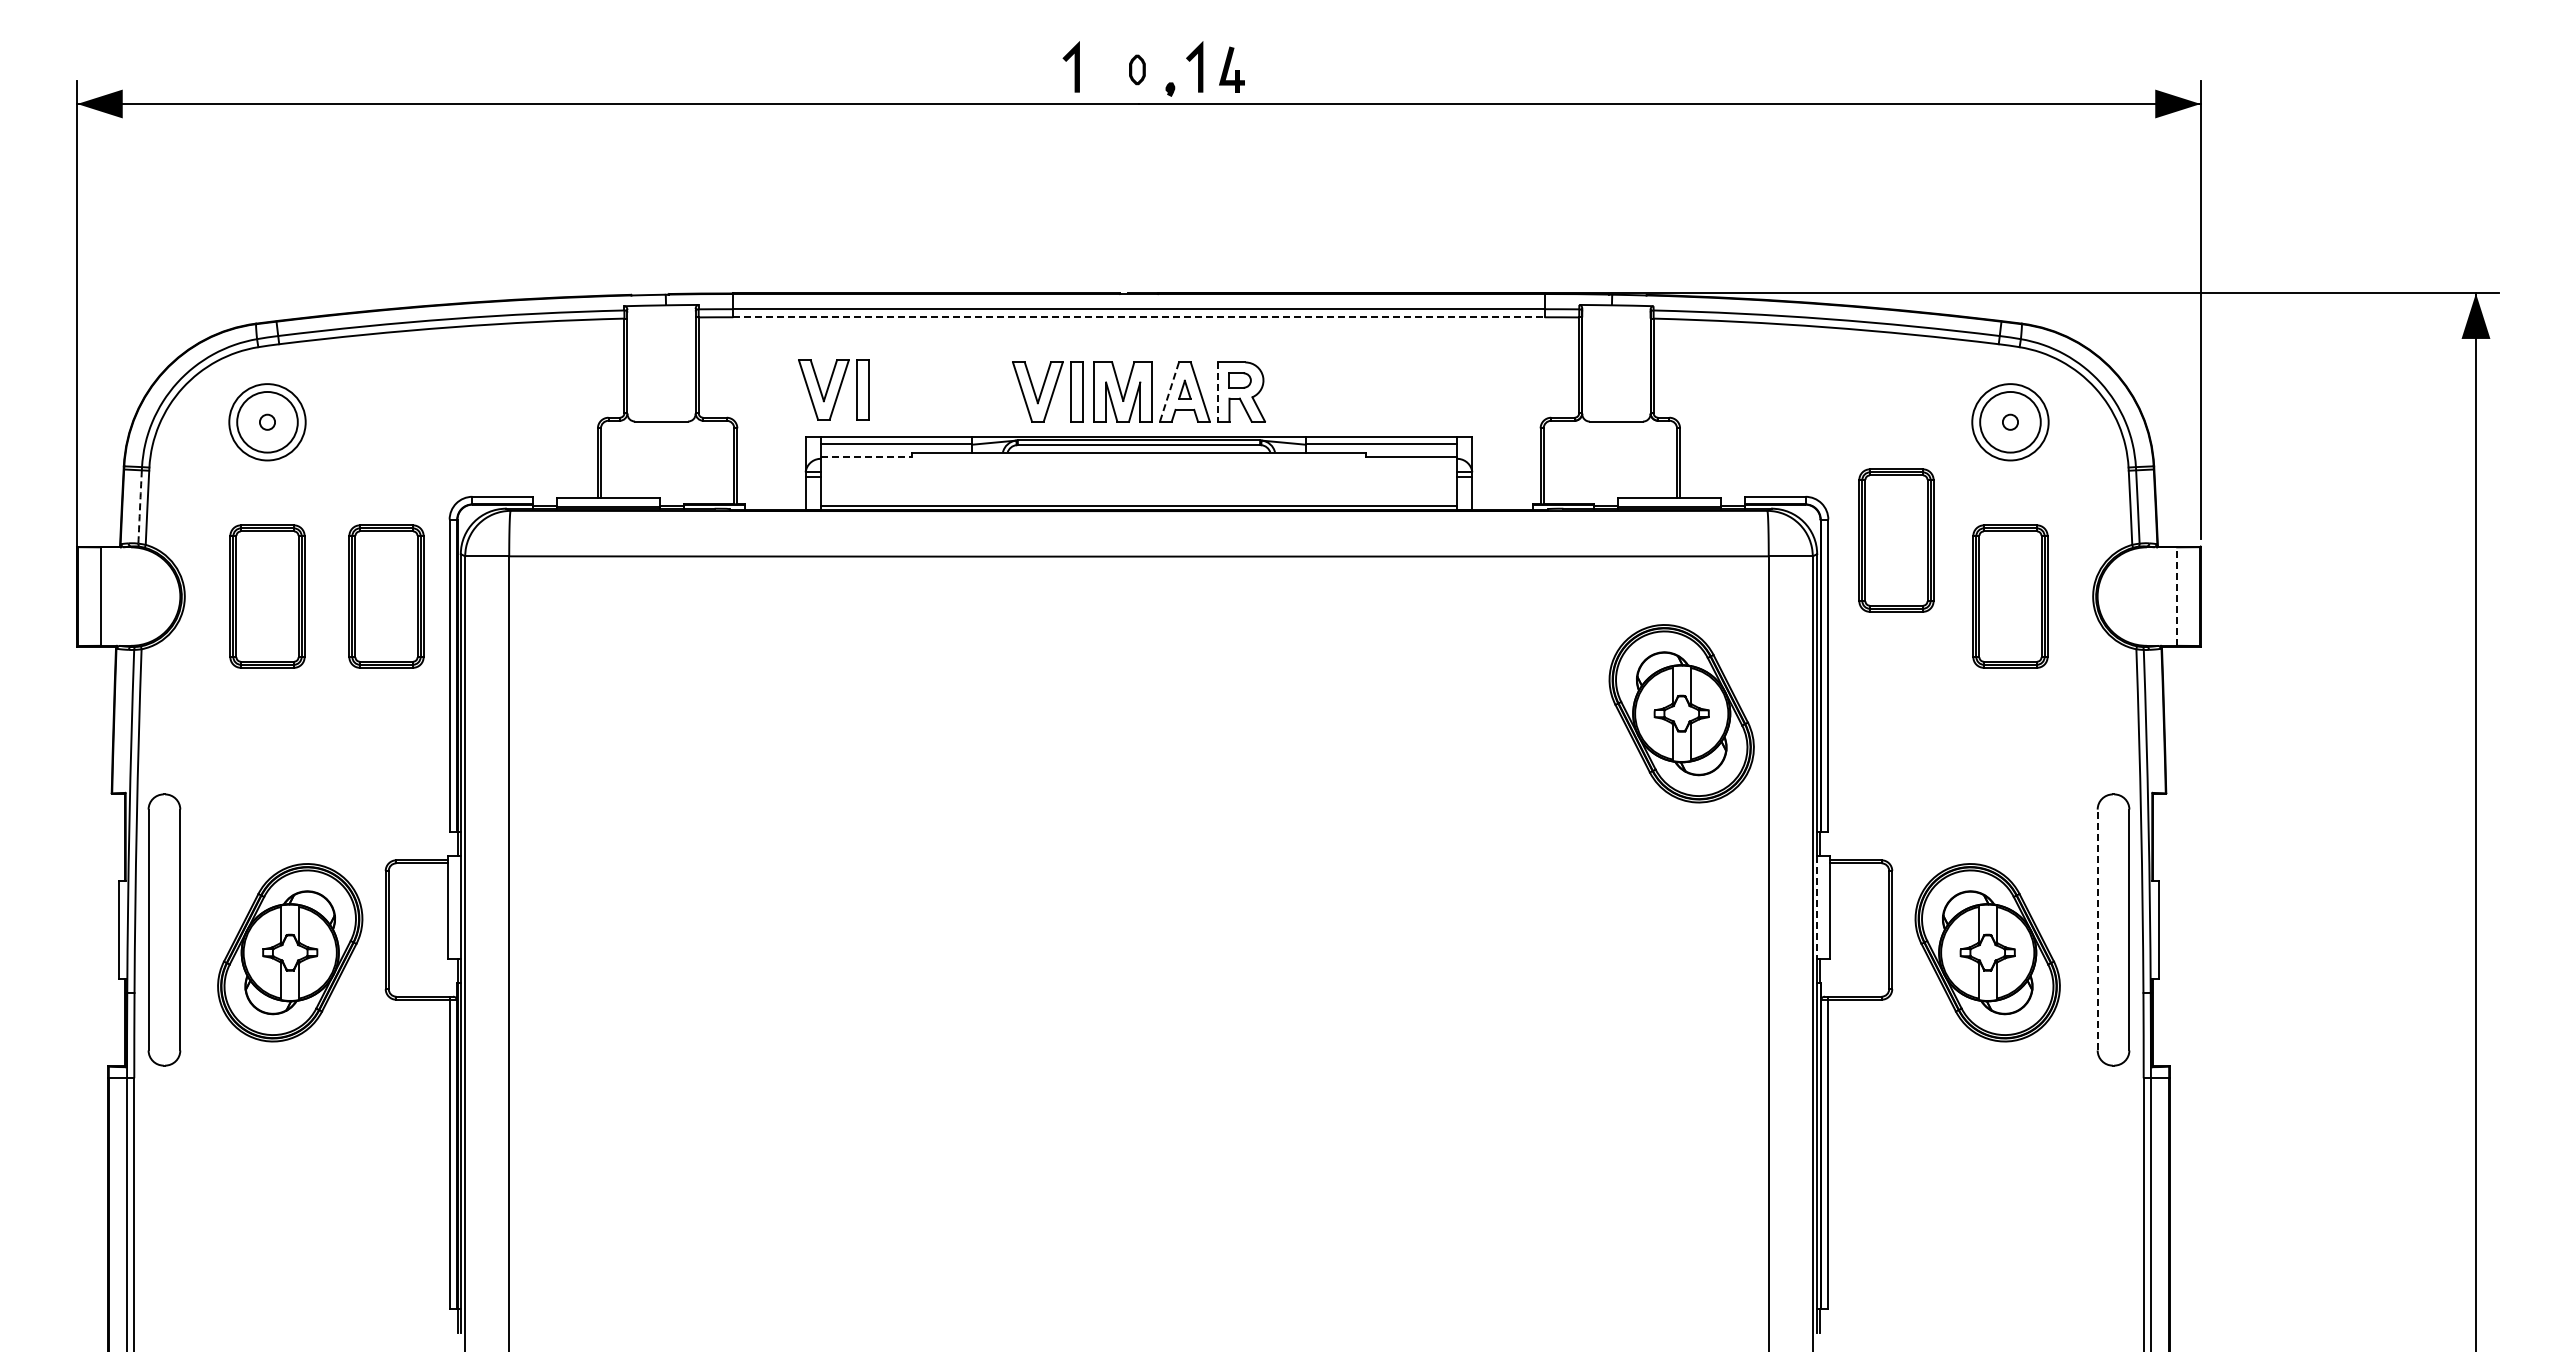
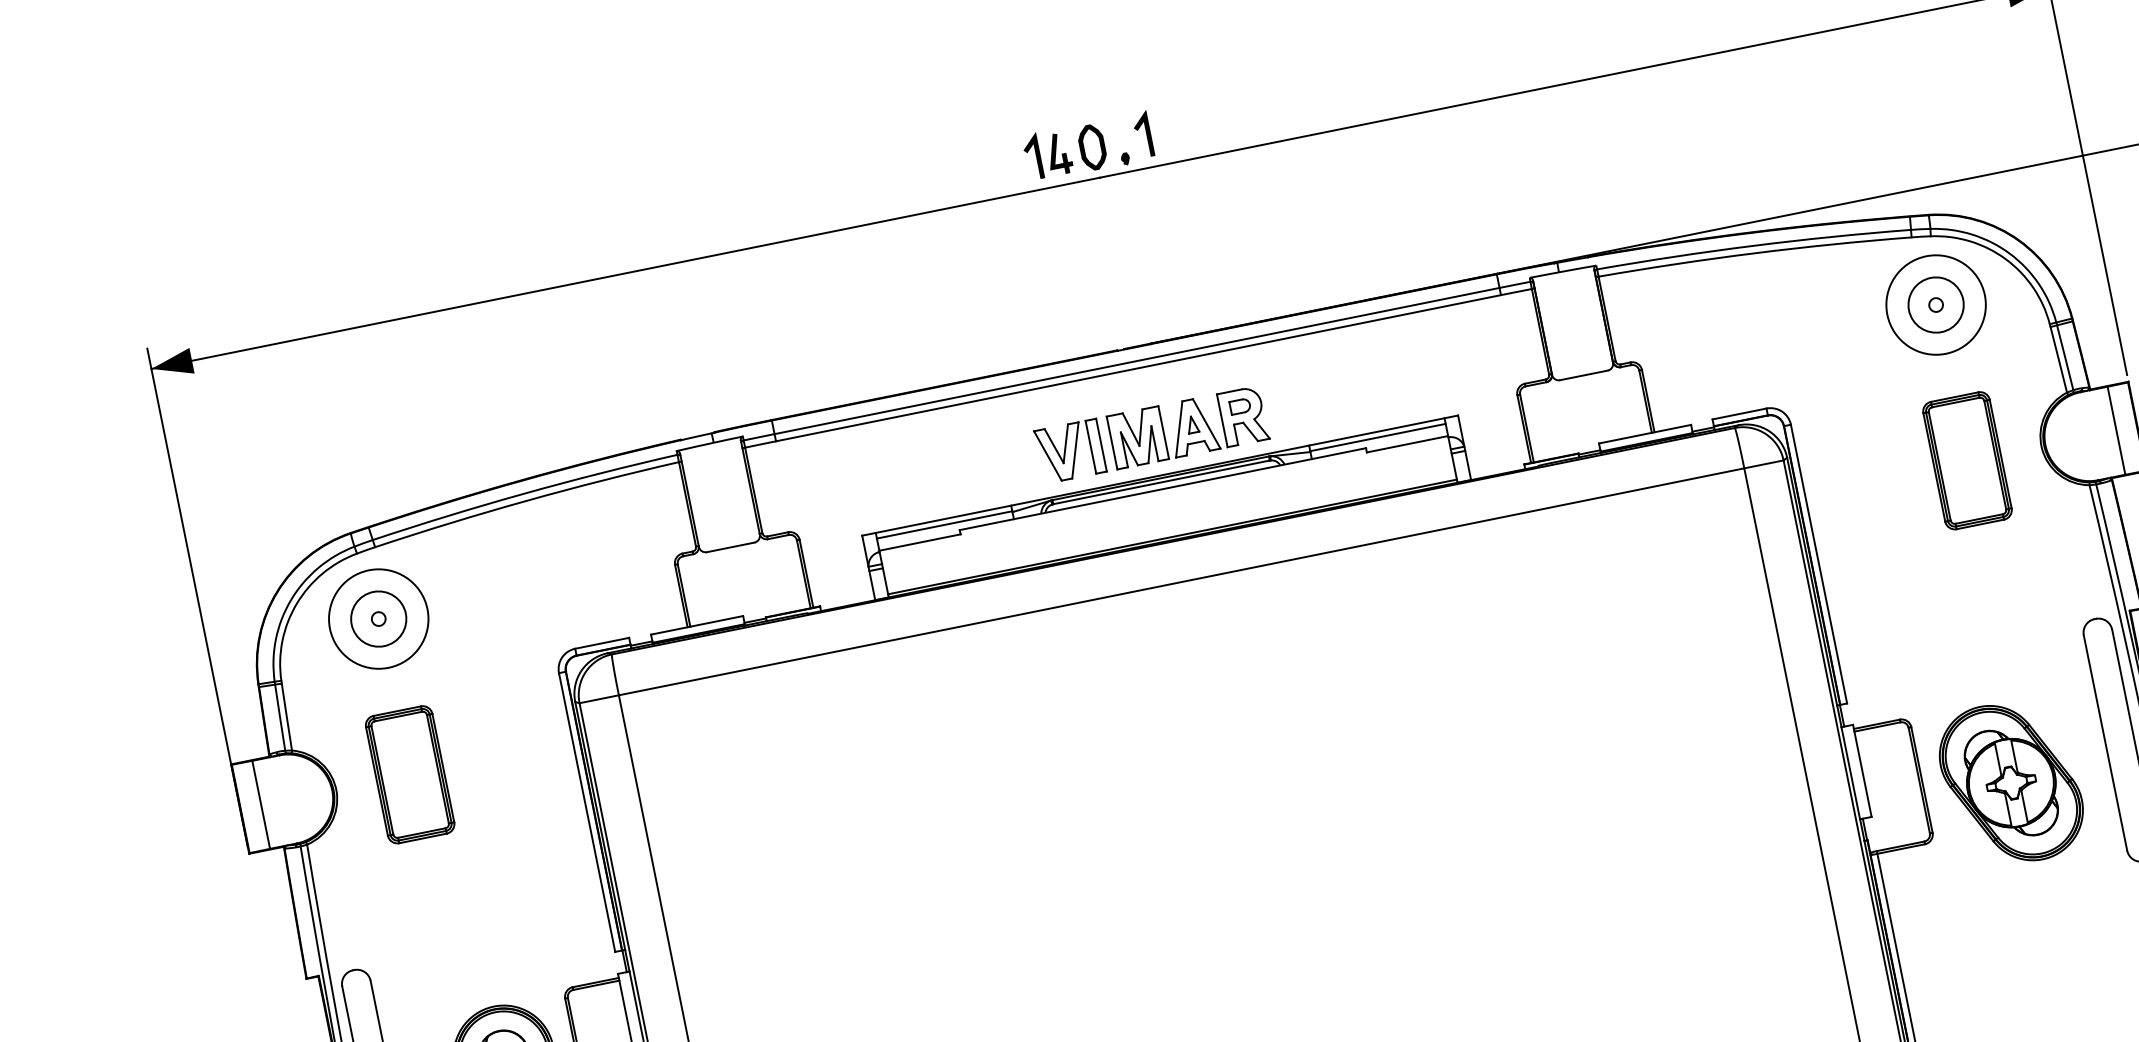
part: (1137, 69) -> (1092, 147), size x1.67
part: (1231, 69) -> (1058, 153), moved
line: (1138, 317) -> (1138, 368), dashed -> solid
part: (833, 389) -> (878, 487), removed
line: (1217, 391) -> (1222, 420), dashed -> solid
line: (1169, 392) -> (1179, 429), dashed -> solid
circle: (267, 421) -> (378, 618), size x1.43
circle: (2010, 421) -> (1936, 304), size x1.43
line: (866, 457) -> (920, 542), dashed -> solid
arc: (140, 507) -> (280, 718), dashed -> solid
part: (1896, 540) -> (1855, 431), removed
part: (386, 596) -> (516, 753), removed
line: (2177, 596) -> (2116, 430), dashed -> solid
part: (1681, 713) -> (1694, 624), removed
line: (1817, 907) -> (1851, 773), dashed -> solid
line: (2097, 929) -> (2105, 742), dashed -> solid

